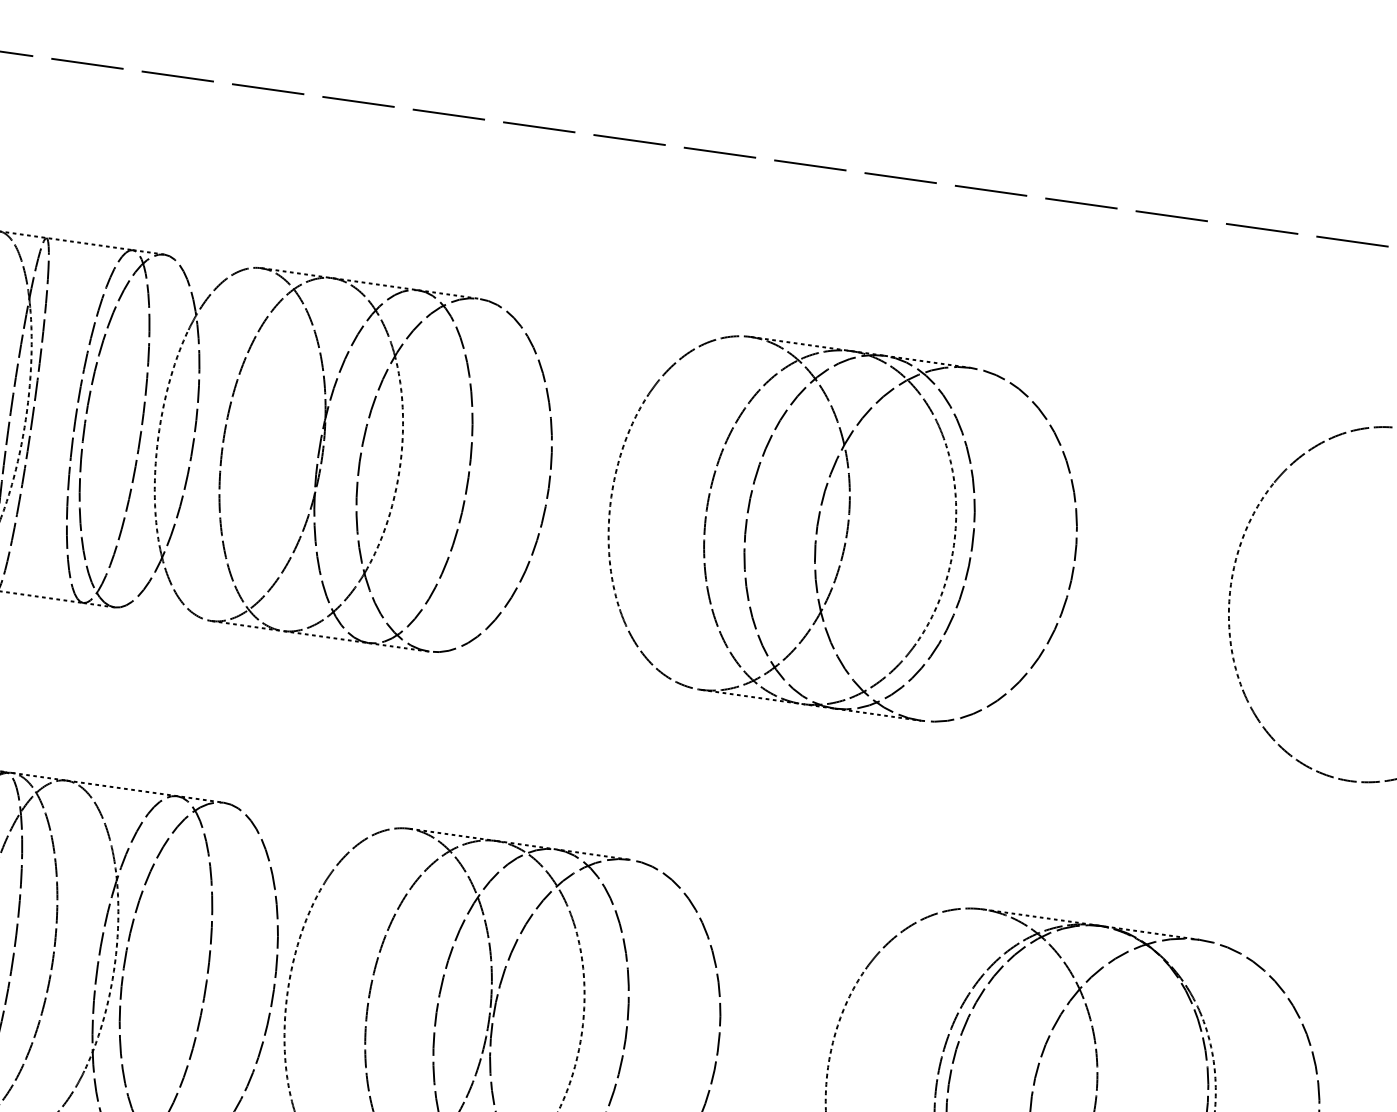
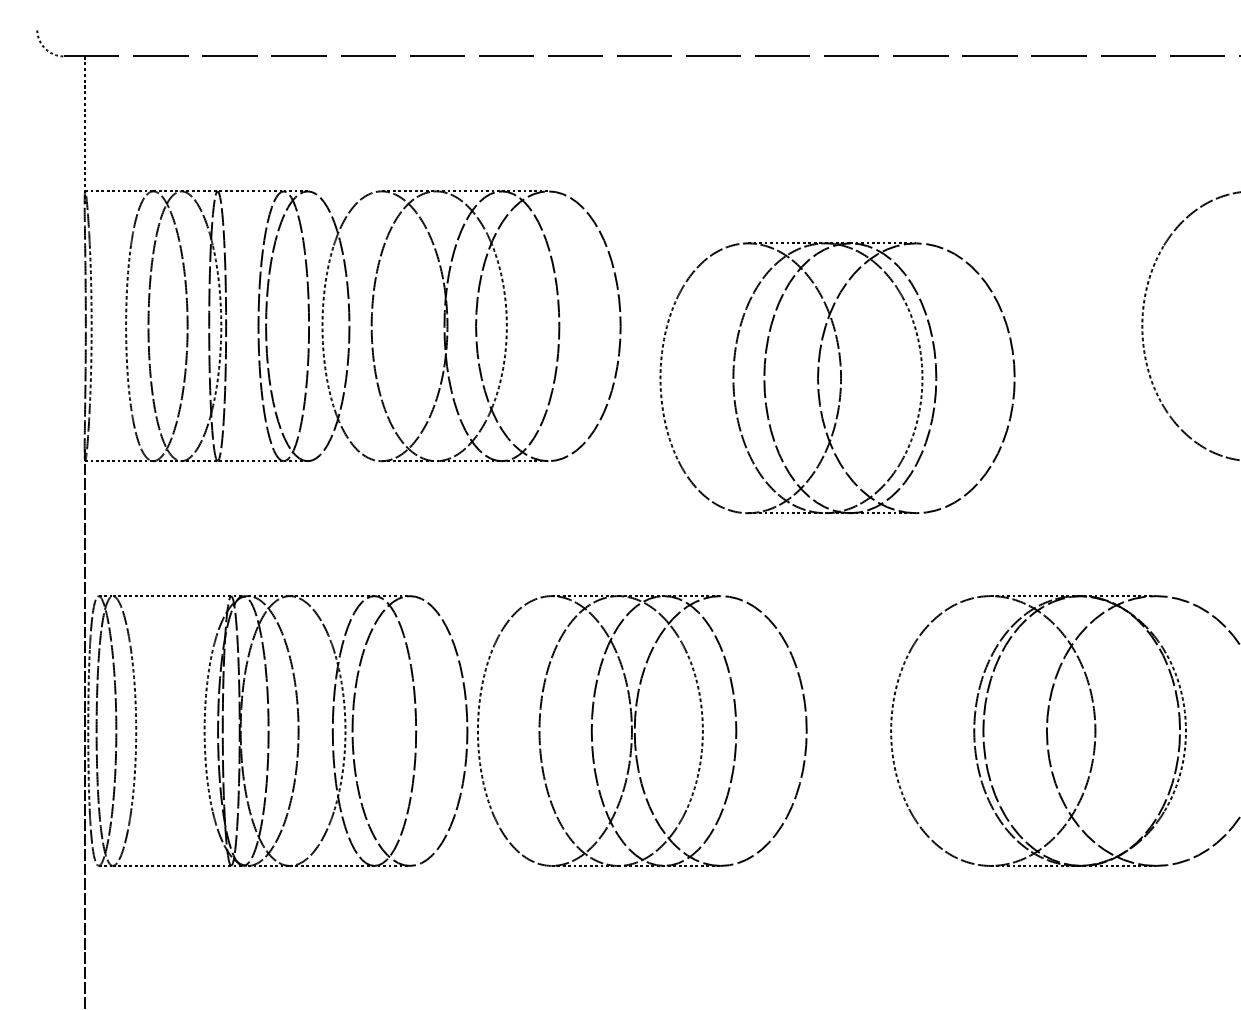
part: (842, 530) -> (837, 378), moved

